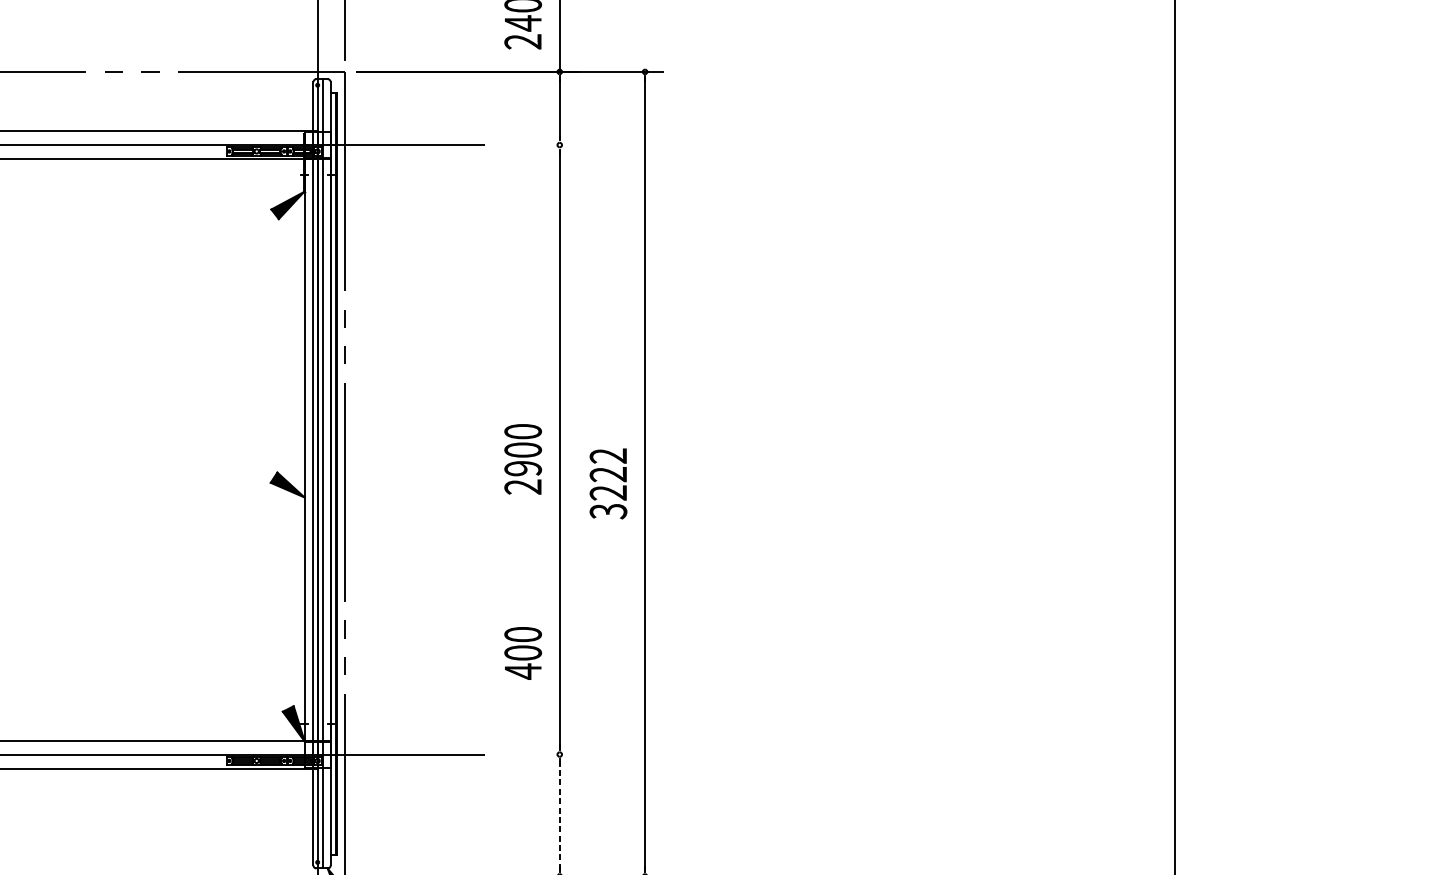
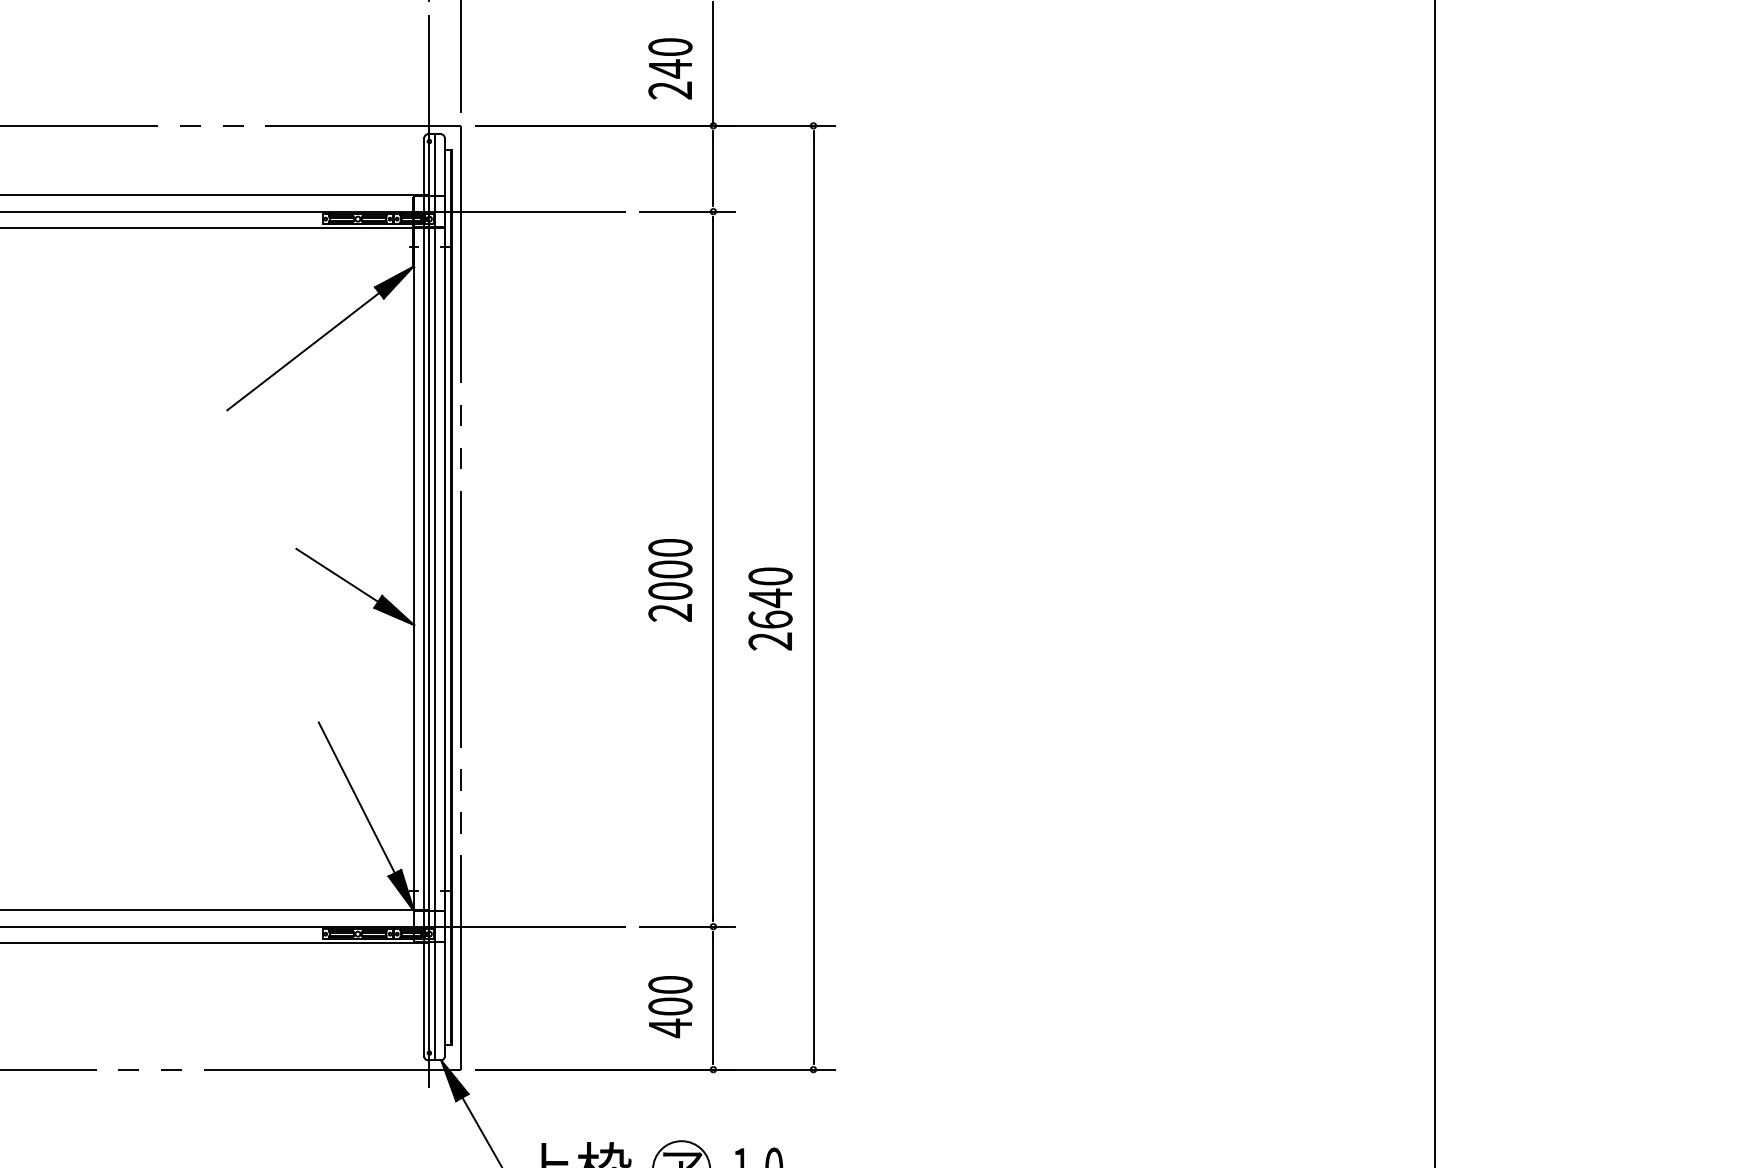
line: (537, 144) -> (687, 211), added
line: (210, 264) -> (303, 351), added
line: (239, 454) -> (337, 574), added
text: (523, 468) -> (670, 591), 2900 -> 2000
text: (608, 483) -> (770, 608), 3222 -> 2640
line: (255, 644) -> (356, 797), added
text: (523, 653) -> (670, 1007), moved
line: (537, 754) -> (687, 926), added
line: (559, 815) -> (713, 998), dashed -> solid

